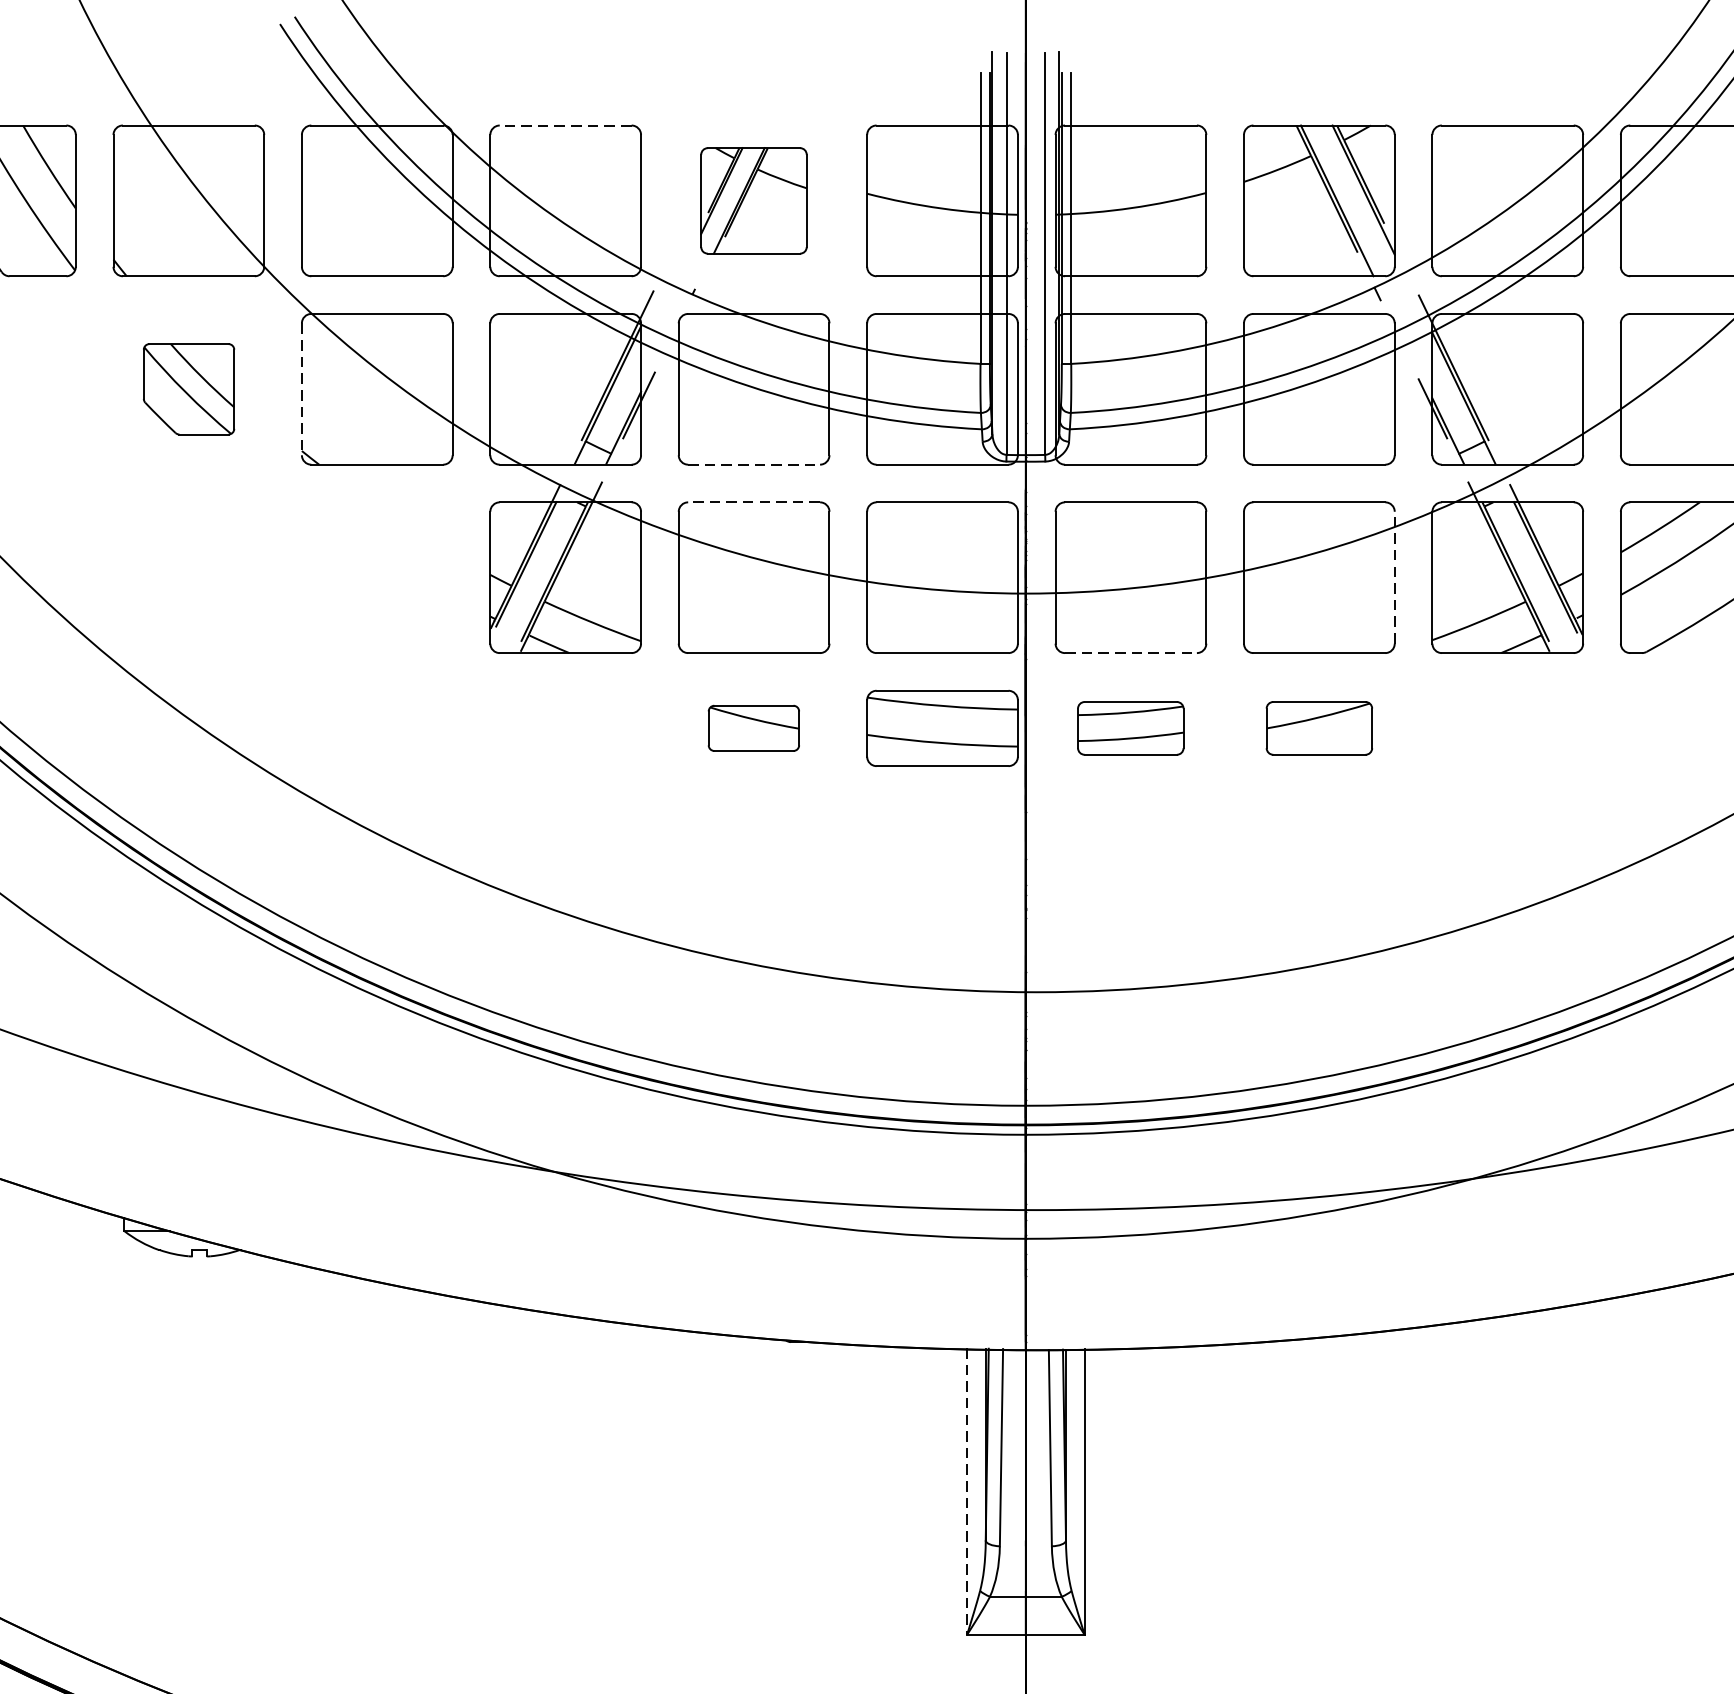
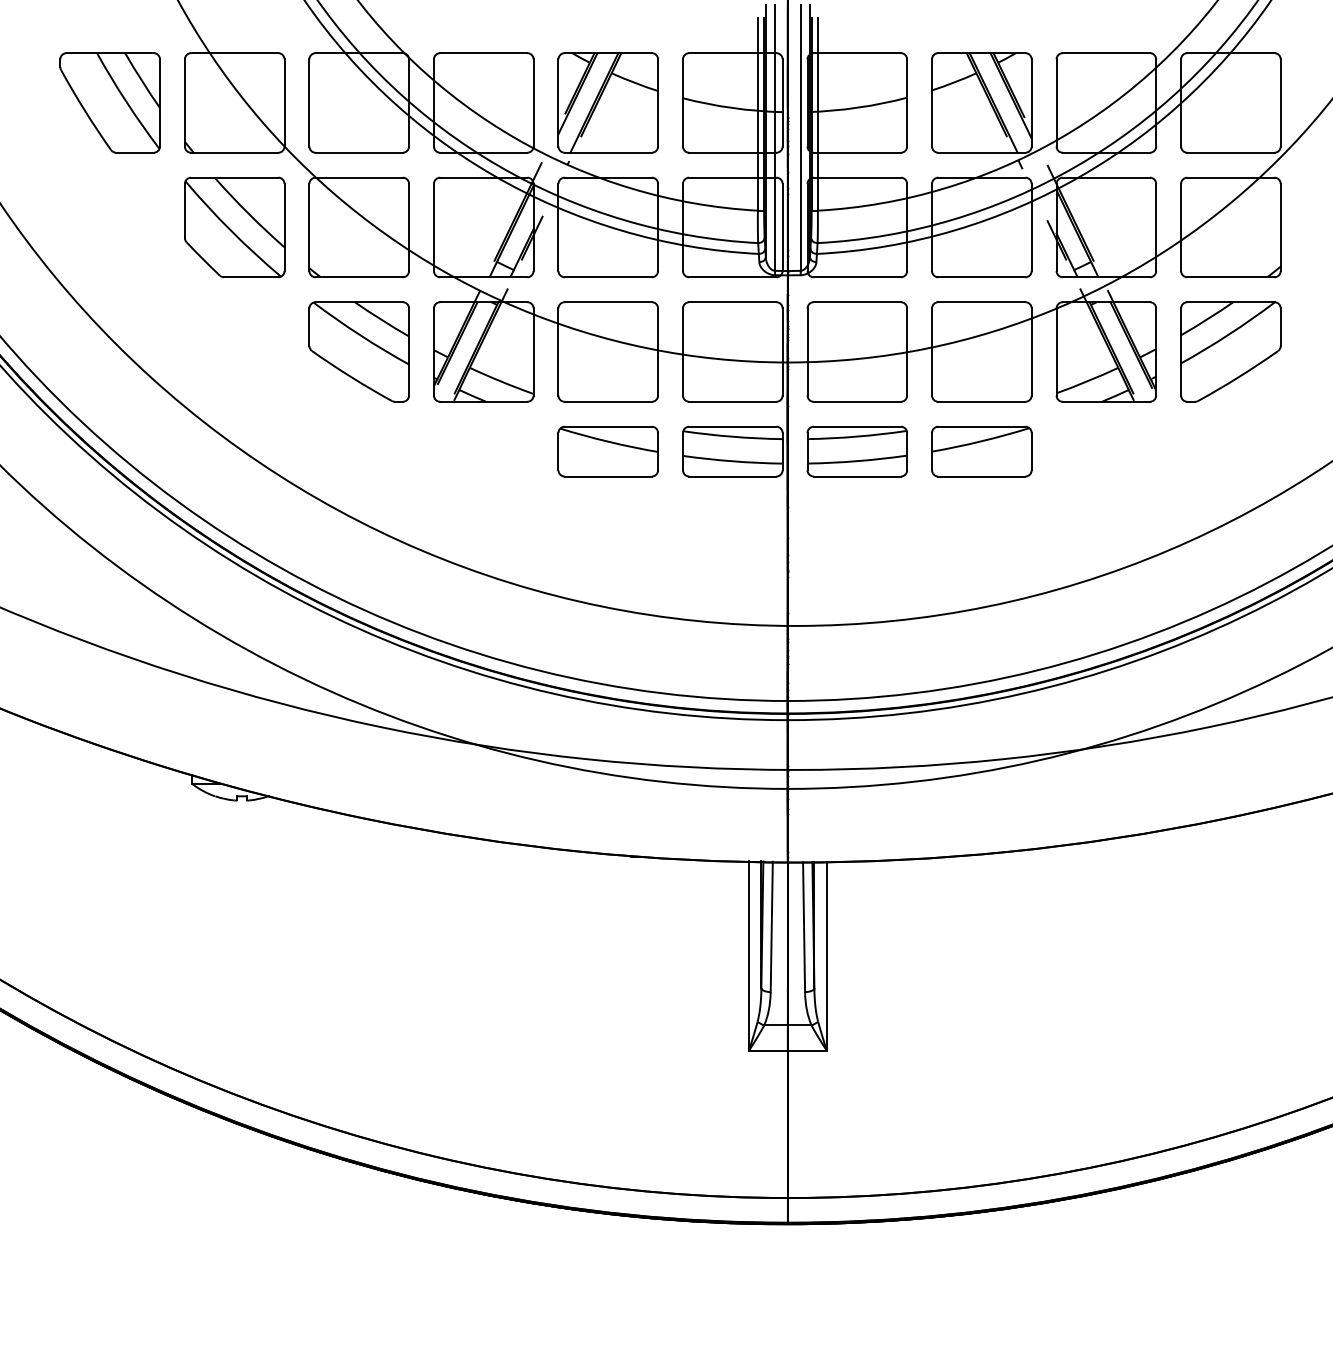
line: (565, 126) -> (483, 53), dashed -> solid
part: (752, 200) -> (607, 102), size x1.43
part: (188, 389) -> (234, 227), size x1.67
line: (302, 389) -> (309, 227), dashed -> solid
line: (754, 464) -> (608, 277), dashed -> solid
line: (754, 502) -> (608, 302), dashed -> solid
part: (376, 576) -> (358, 351), added
line: (1394, 578) -> (1031, 352), dashed -> solid
line: (1131, 652) -> (857, 401), dashed -> solid
part: (752, 728) -> (607, 451), size x1.67
part: (1129, 728) -> (856, 451), size x1.43
part: (1318, 728) -> (981, 451), size x1.43
line: (966, 1490) -> (748, 955), dashed -> solid

